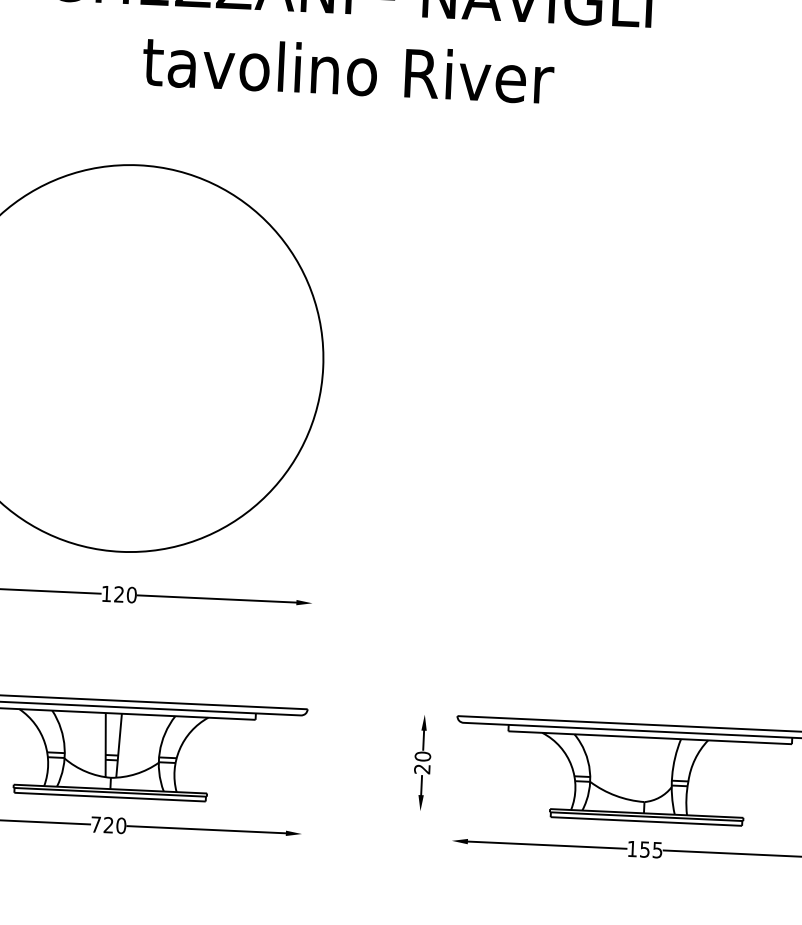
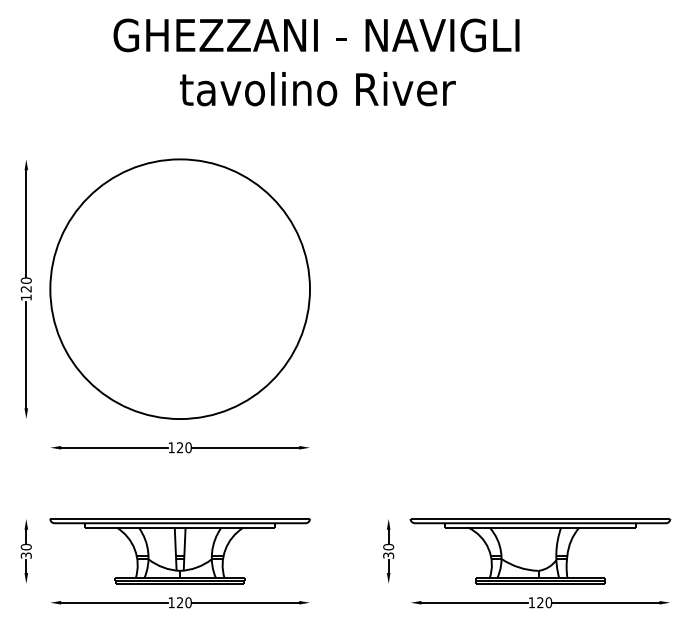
text: (423, 769) -> (389, 555), 20 -> 30
text: (95, 824) -> (171, 602), 720 -> 120
text: (651, 849) -> (544, 602), 155 -> 120

